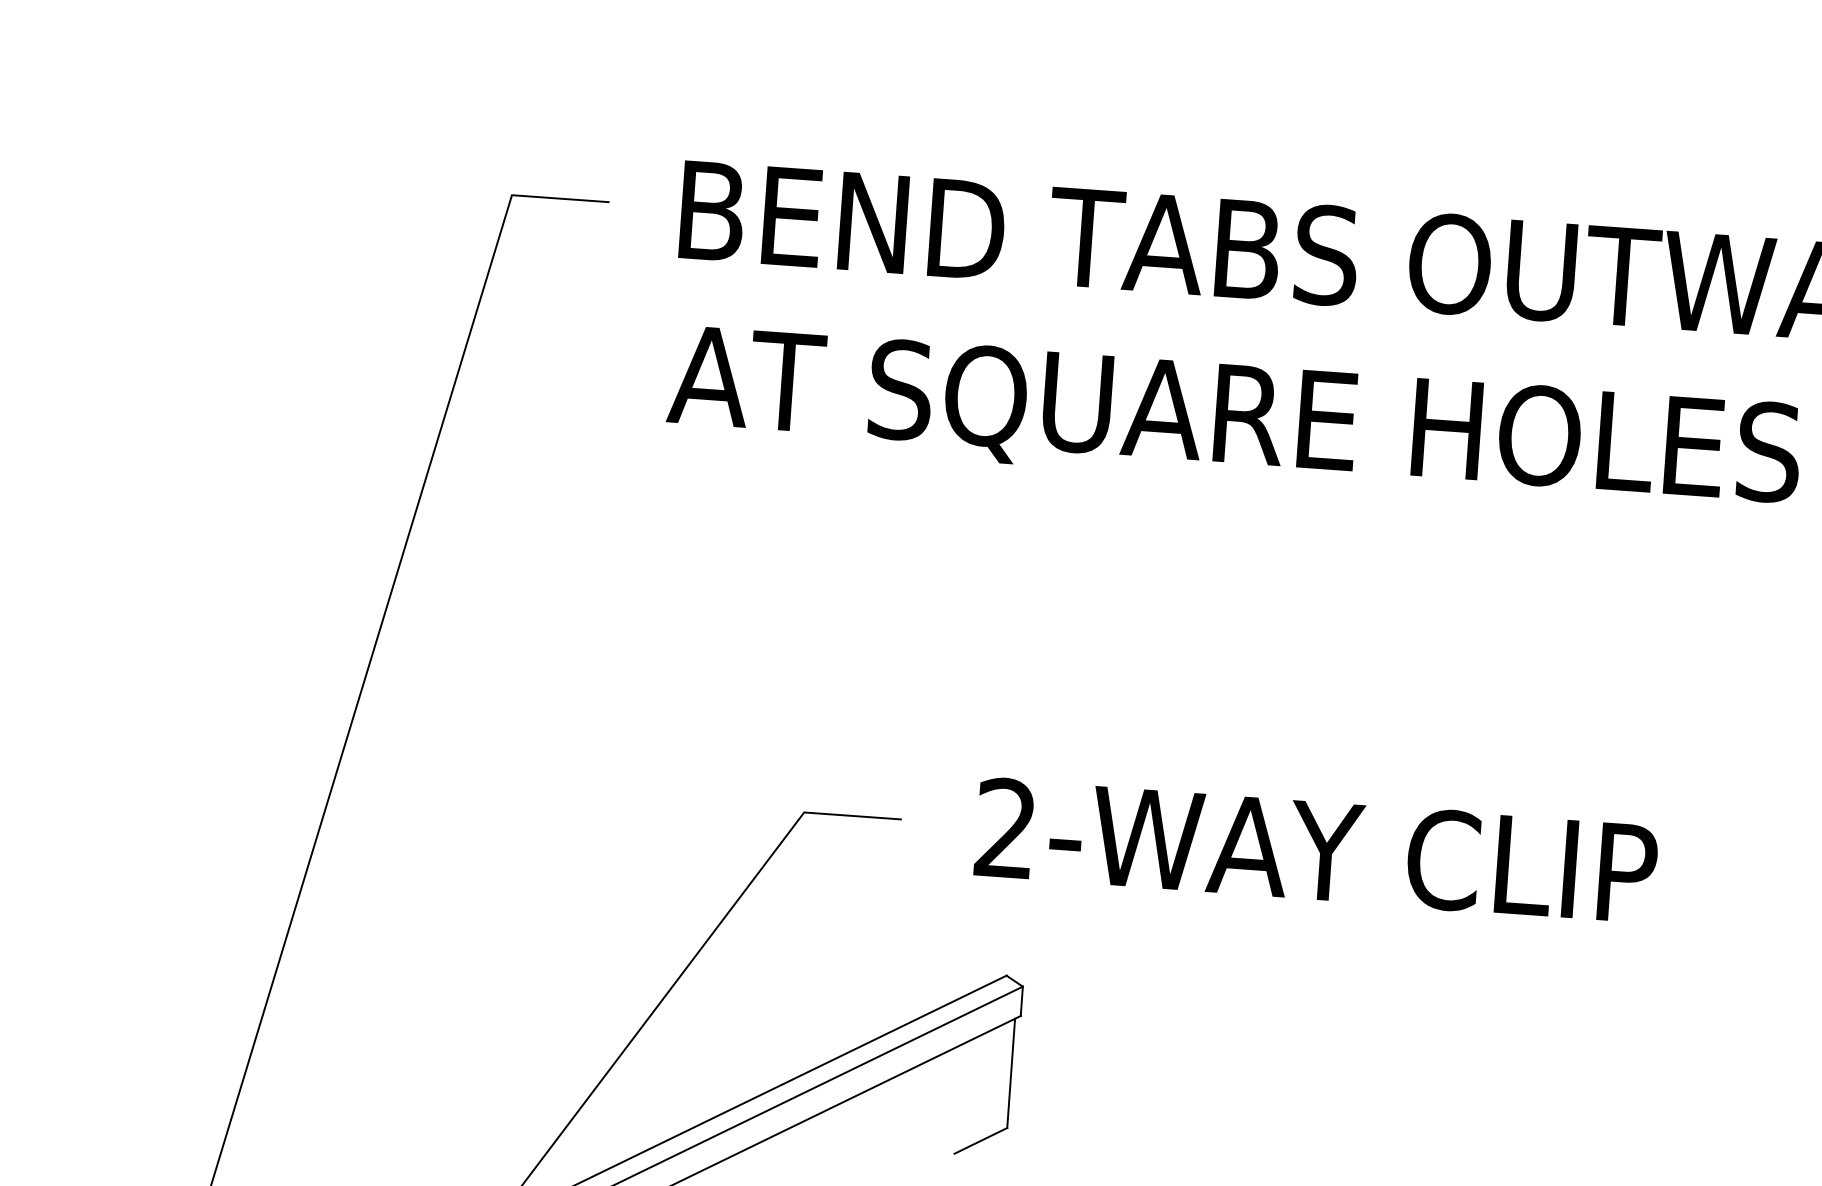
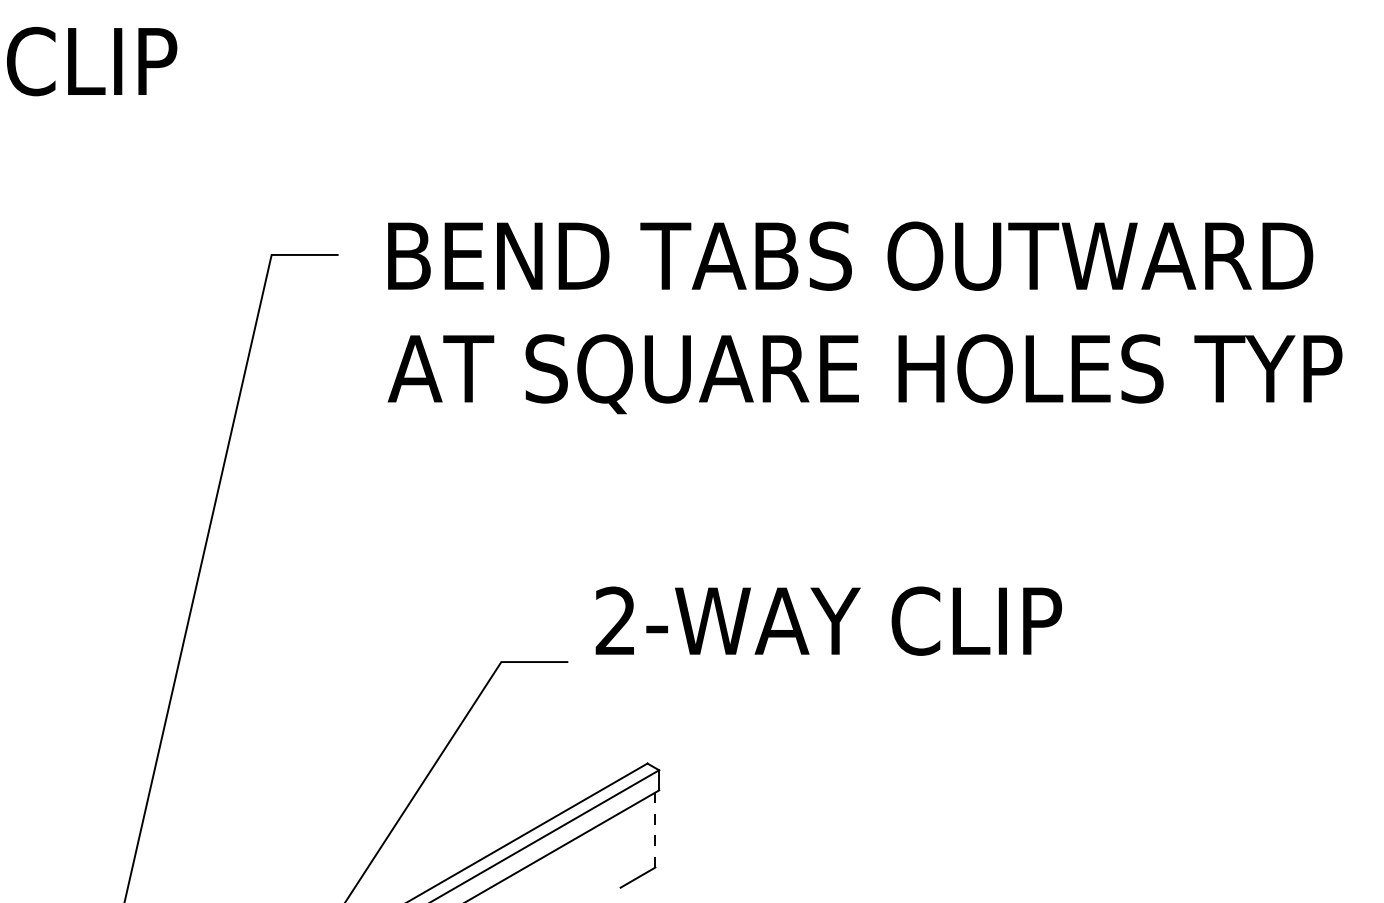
text: (1315, 849) -> (828, 620), moved
line: (1011, 1072) -> (655, 829), solid -> dashed

